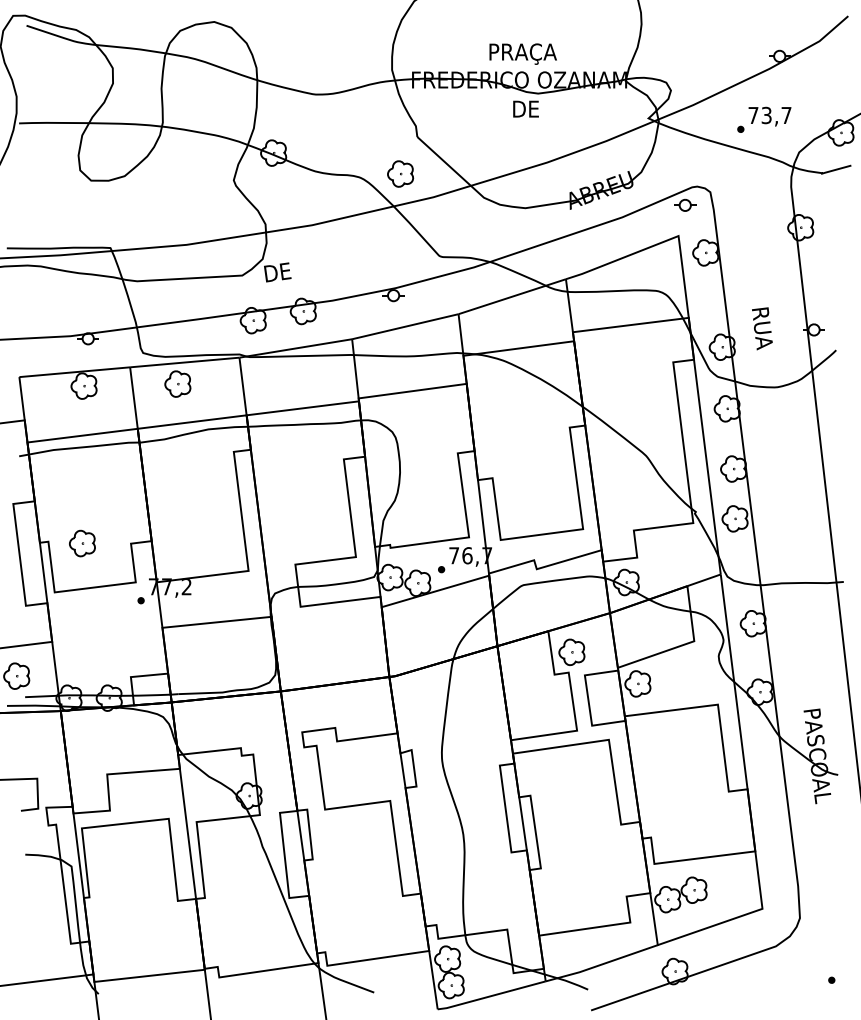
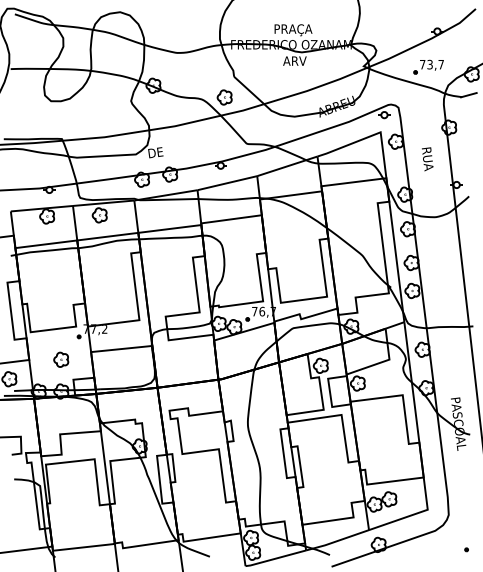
text: (524, 108) -> (294, 60), DE -> ARV
text: (762, 329) -> (427, 159), moved
part: (82, 542) -> (61, 359), moved

